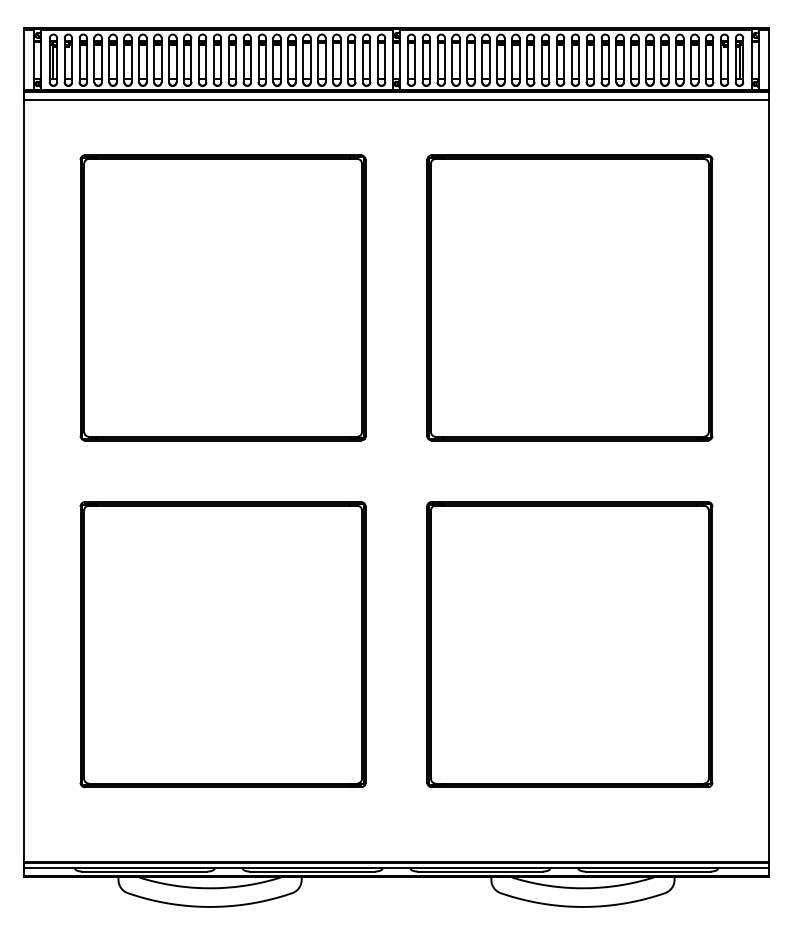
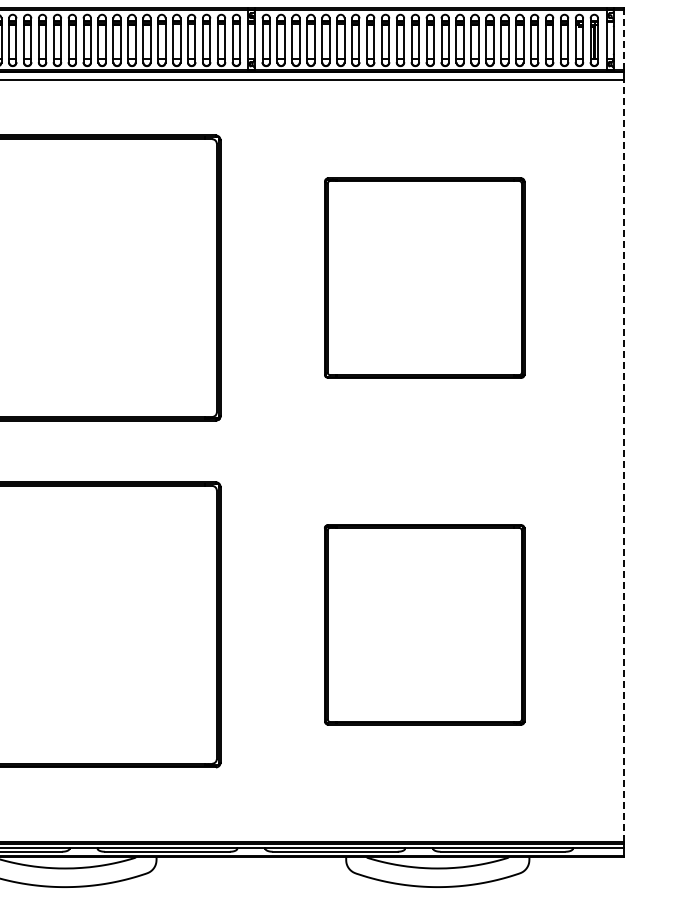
line: (769, 59) -> (624, 39), solid -> dashed
part: (569, 297) -> (424, 277), size x0.7
line: (769, 480) -> (624, 460), solid -> dashed
part: (569, 644) -> (424, 624), size x0.7

